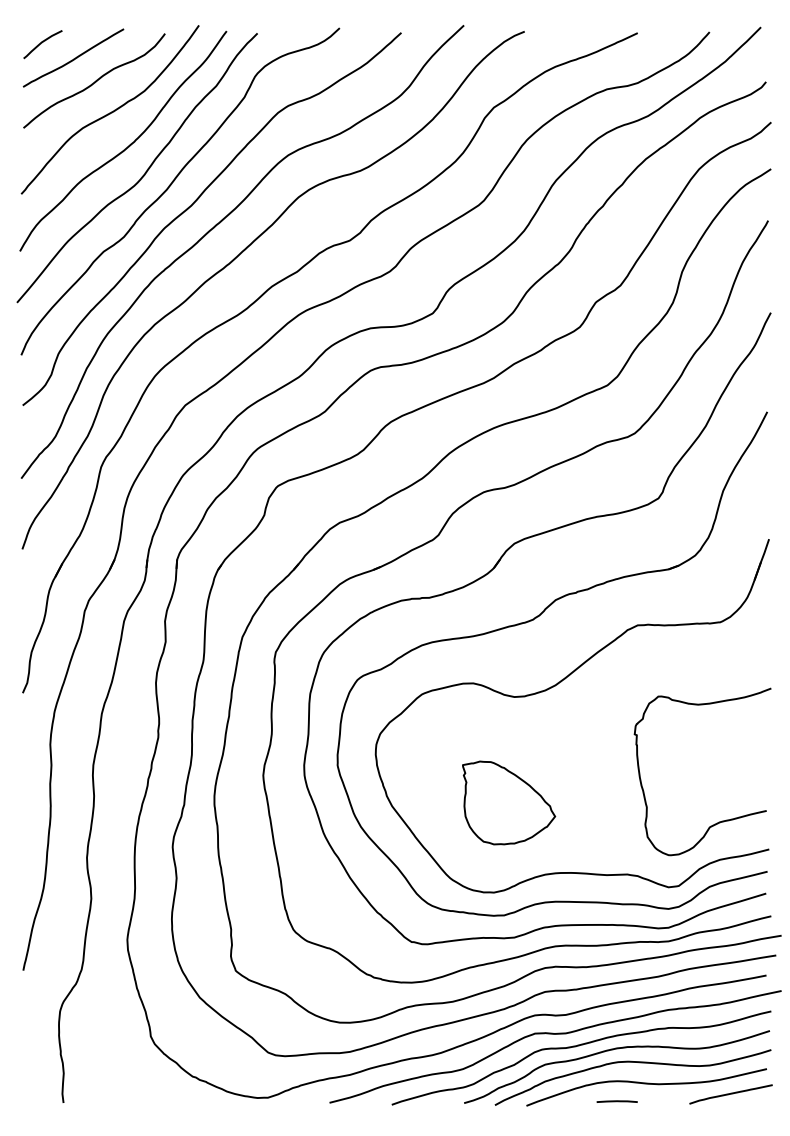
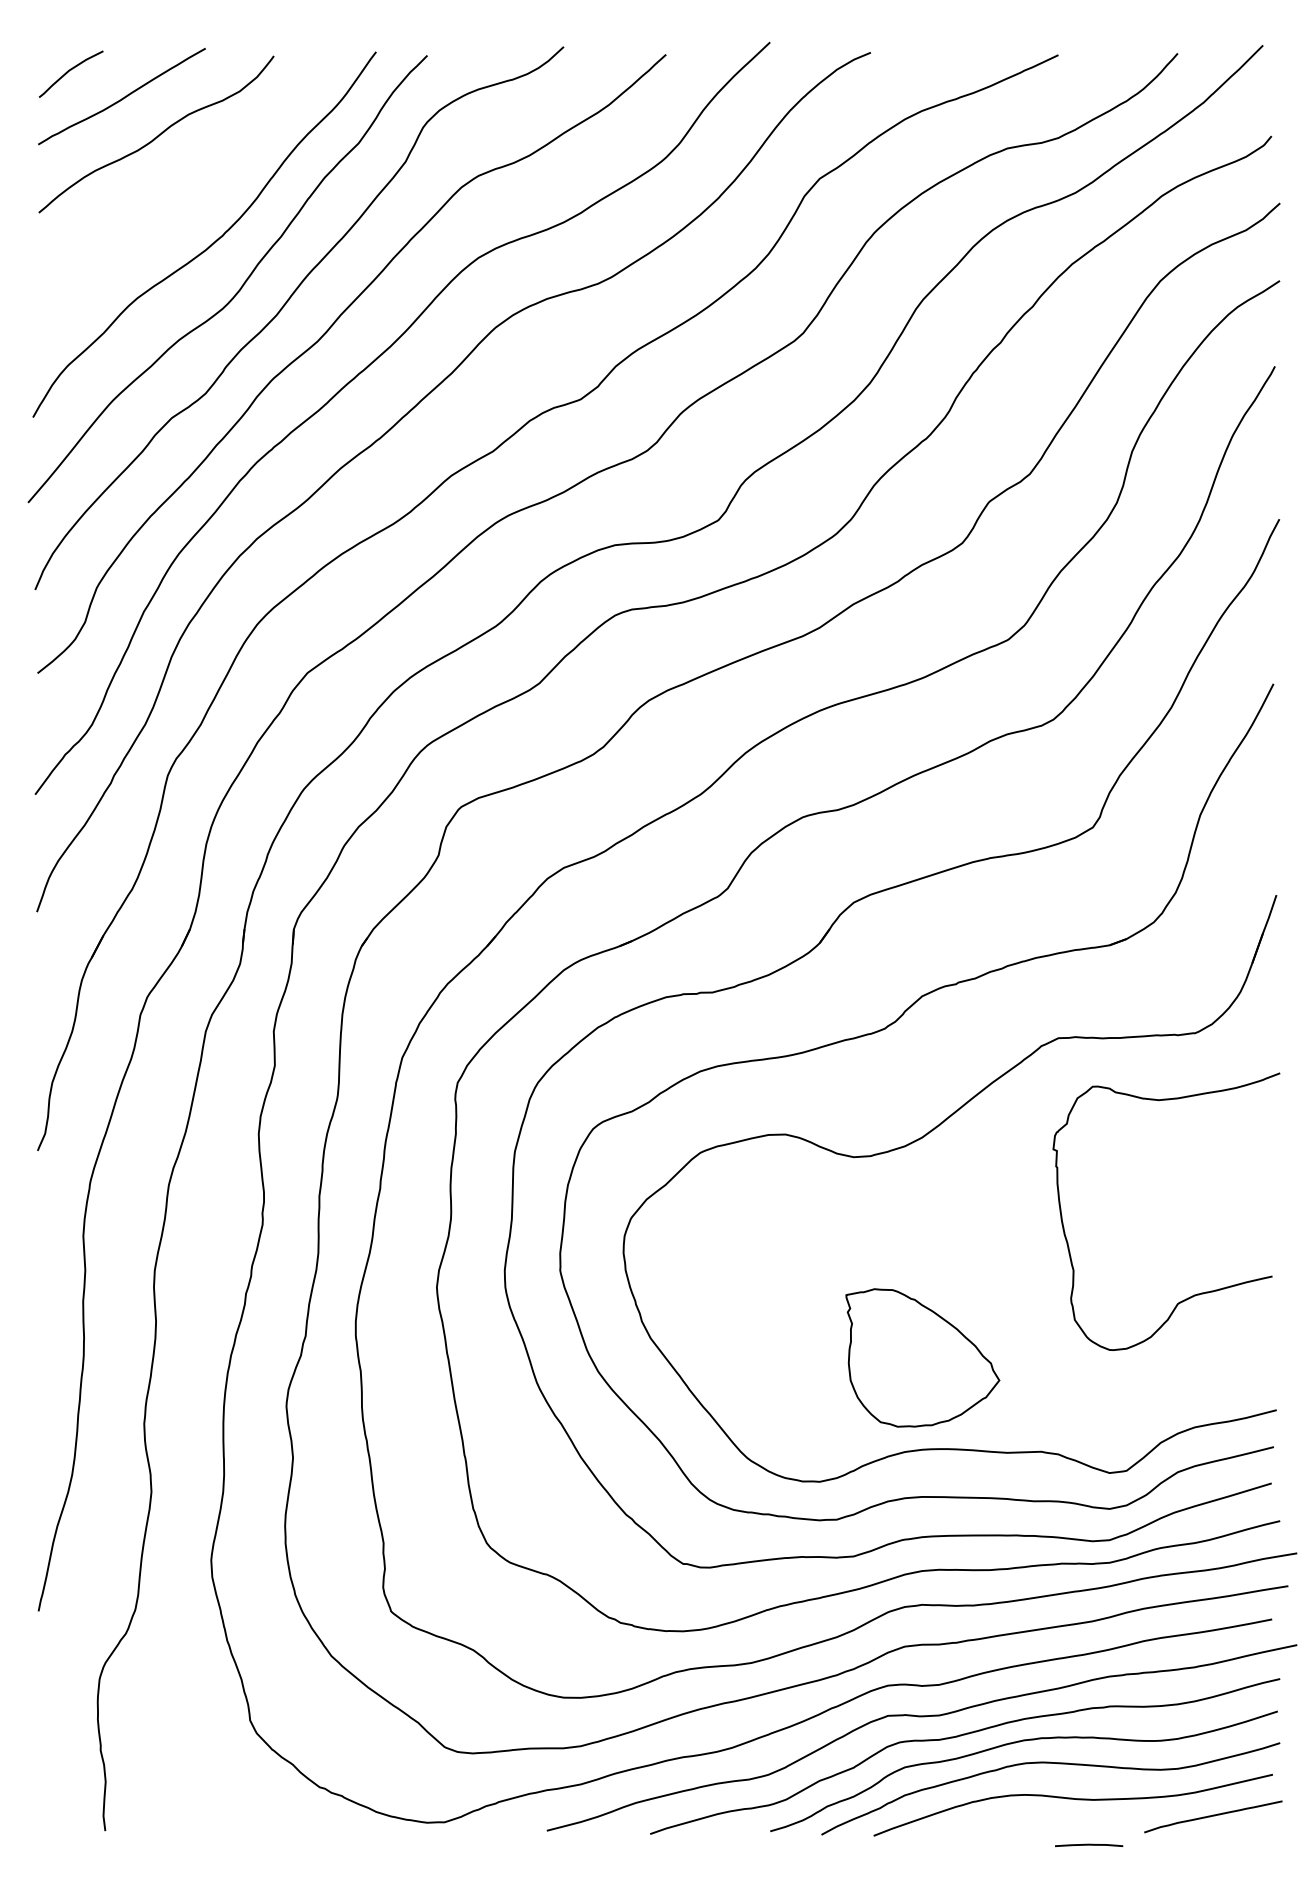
curve: (111, 111) -> (184, 185), removed
part: (509, 802) -> (923, 1357), moved
curve: (719, 821) -> (1194, 1294), moved
line: (616, 1101) -> (1087, 1845), moved

